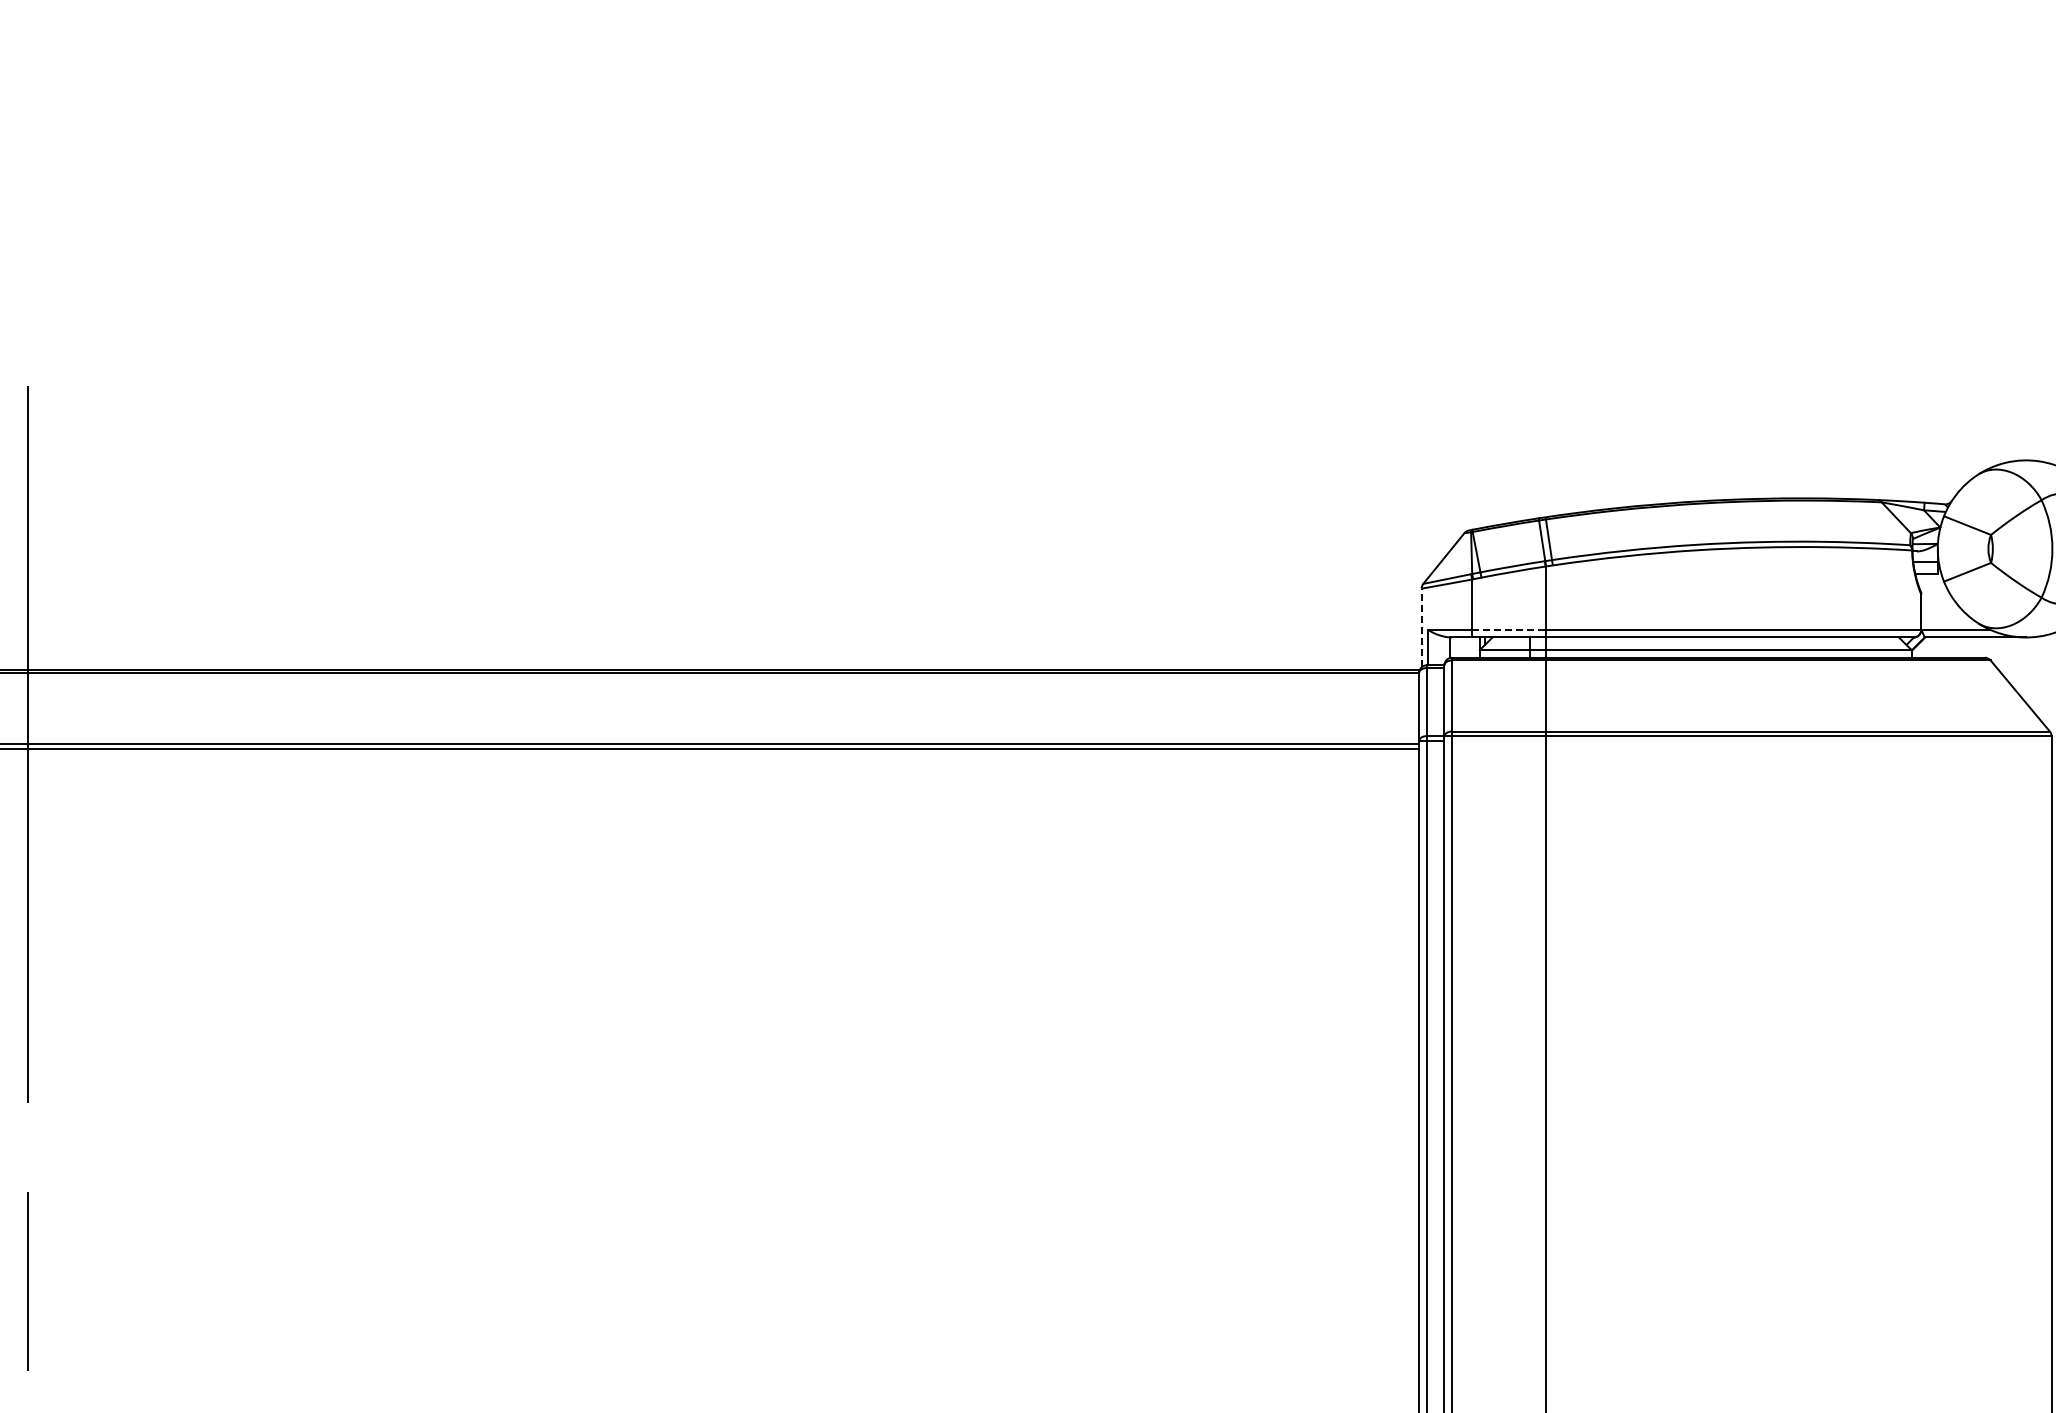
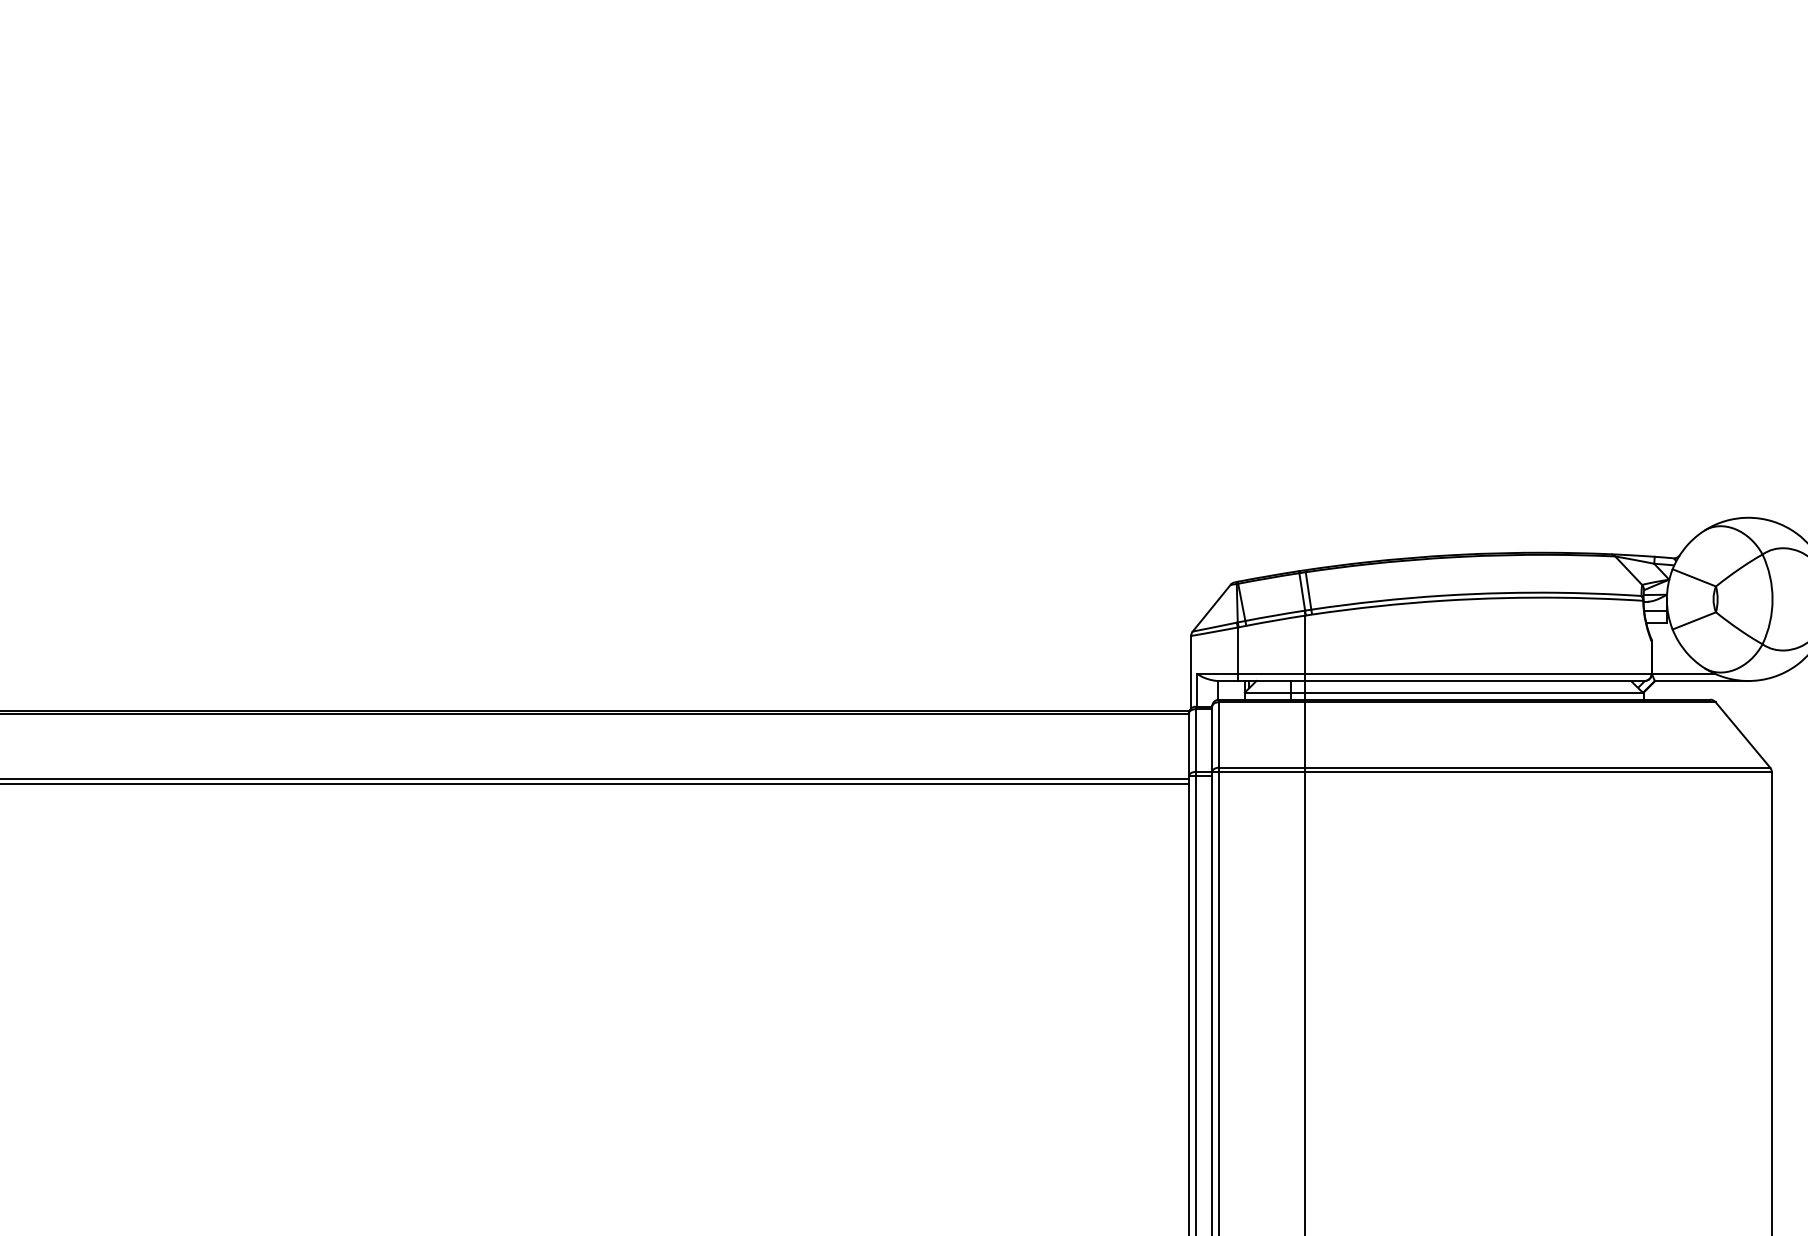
line: (1421, 627) -> (1191, 671), dashed -> solid
line: (1508, 629) -> (1271, 673), dashed -> solid

